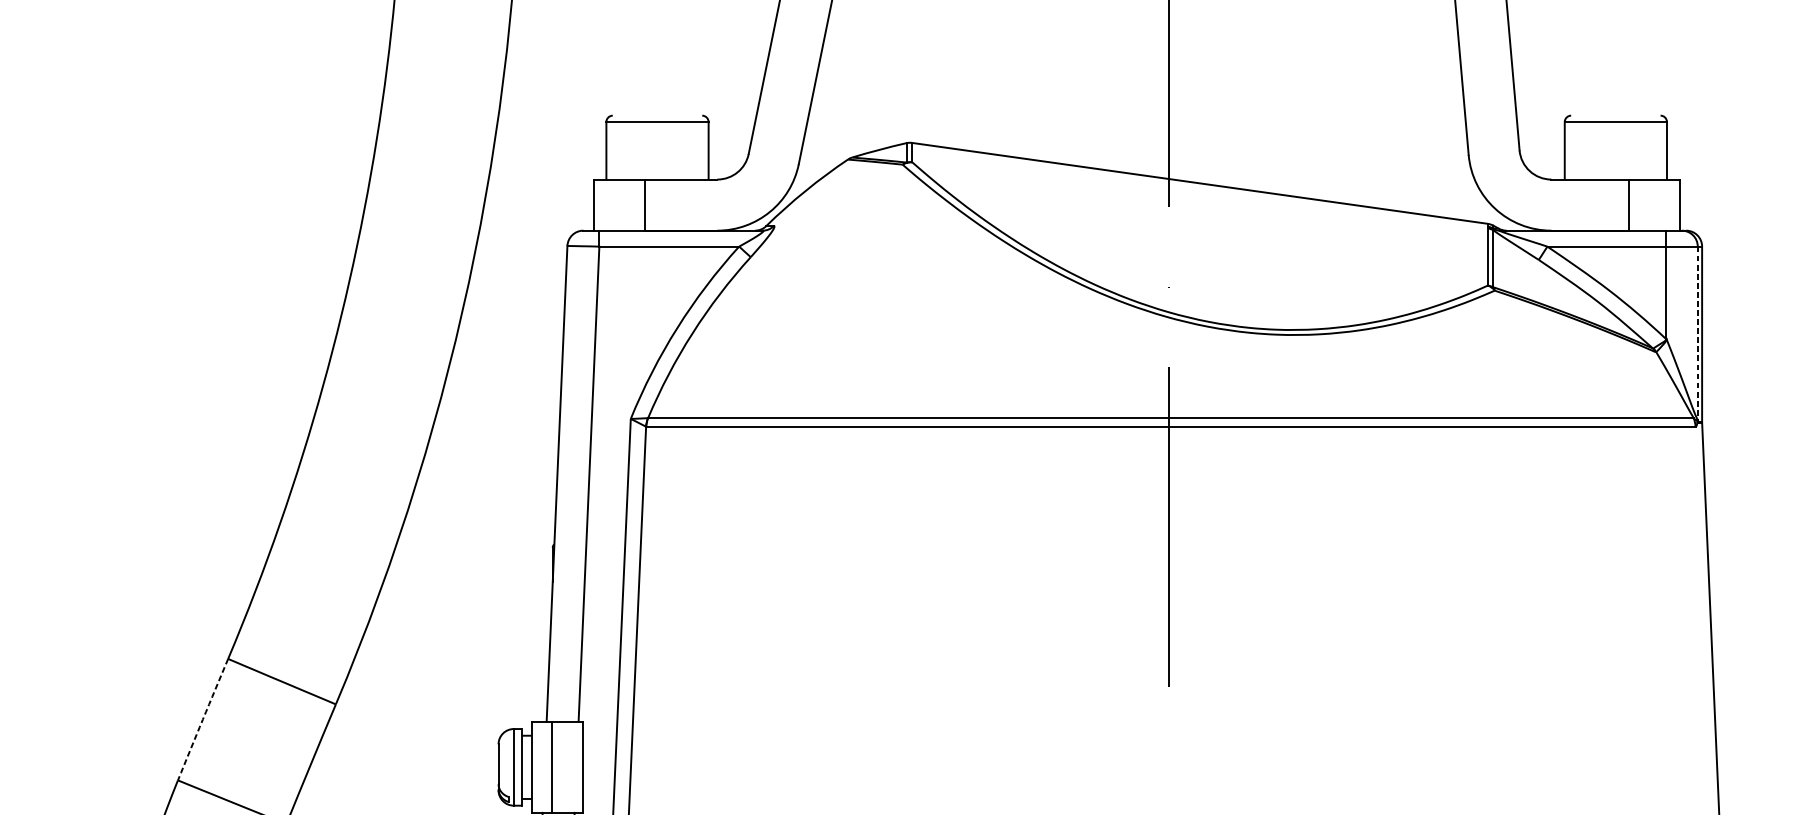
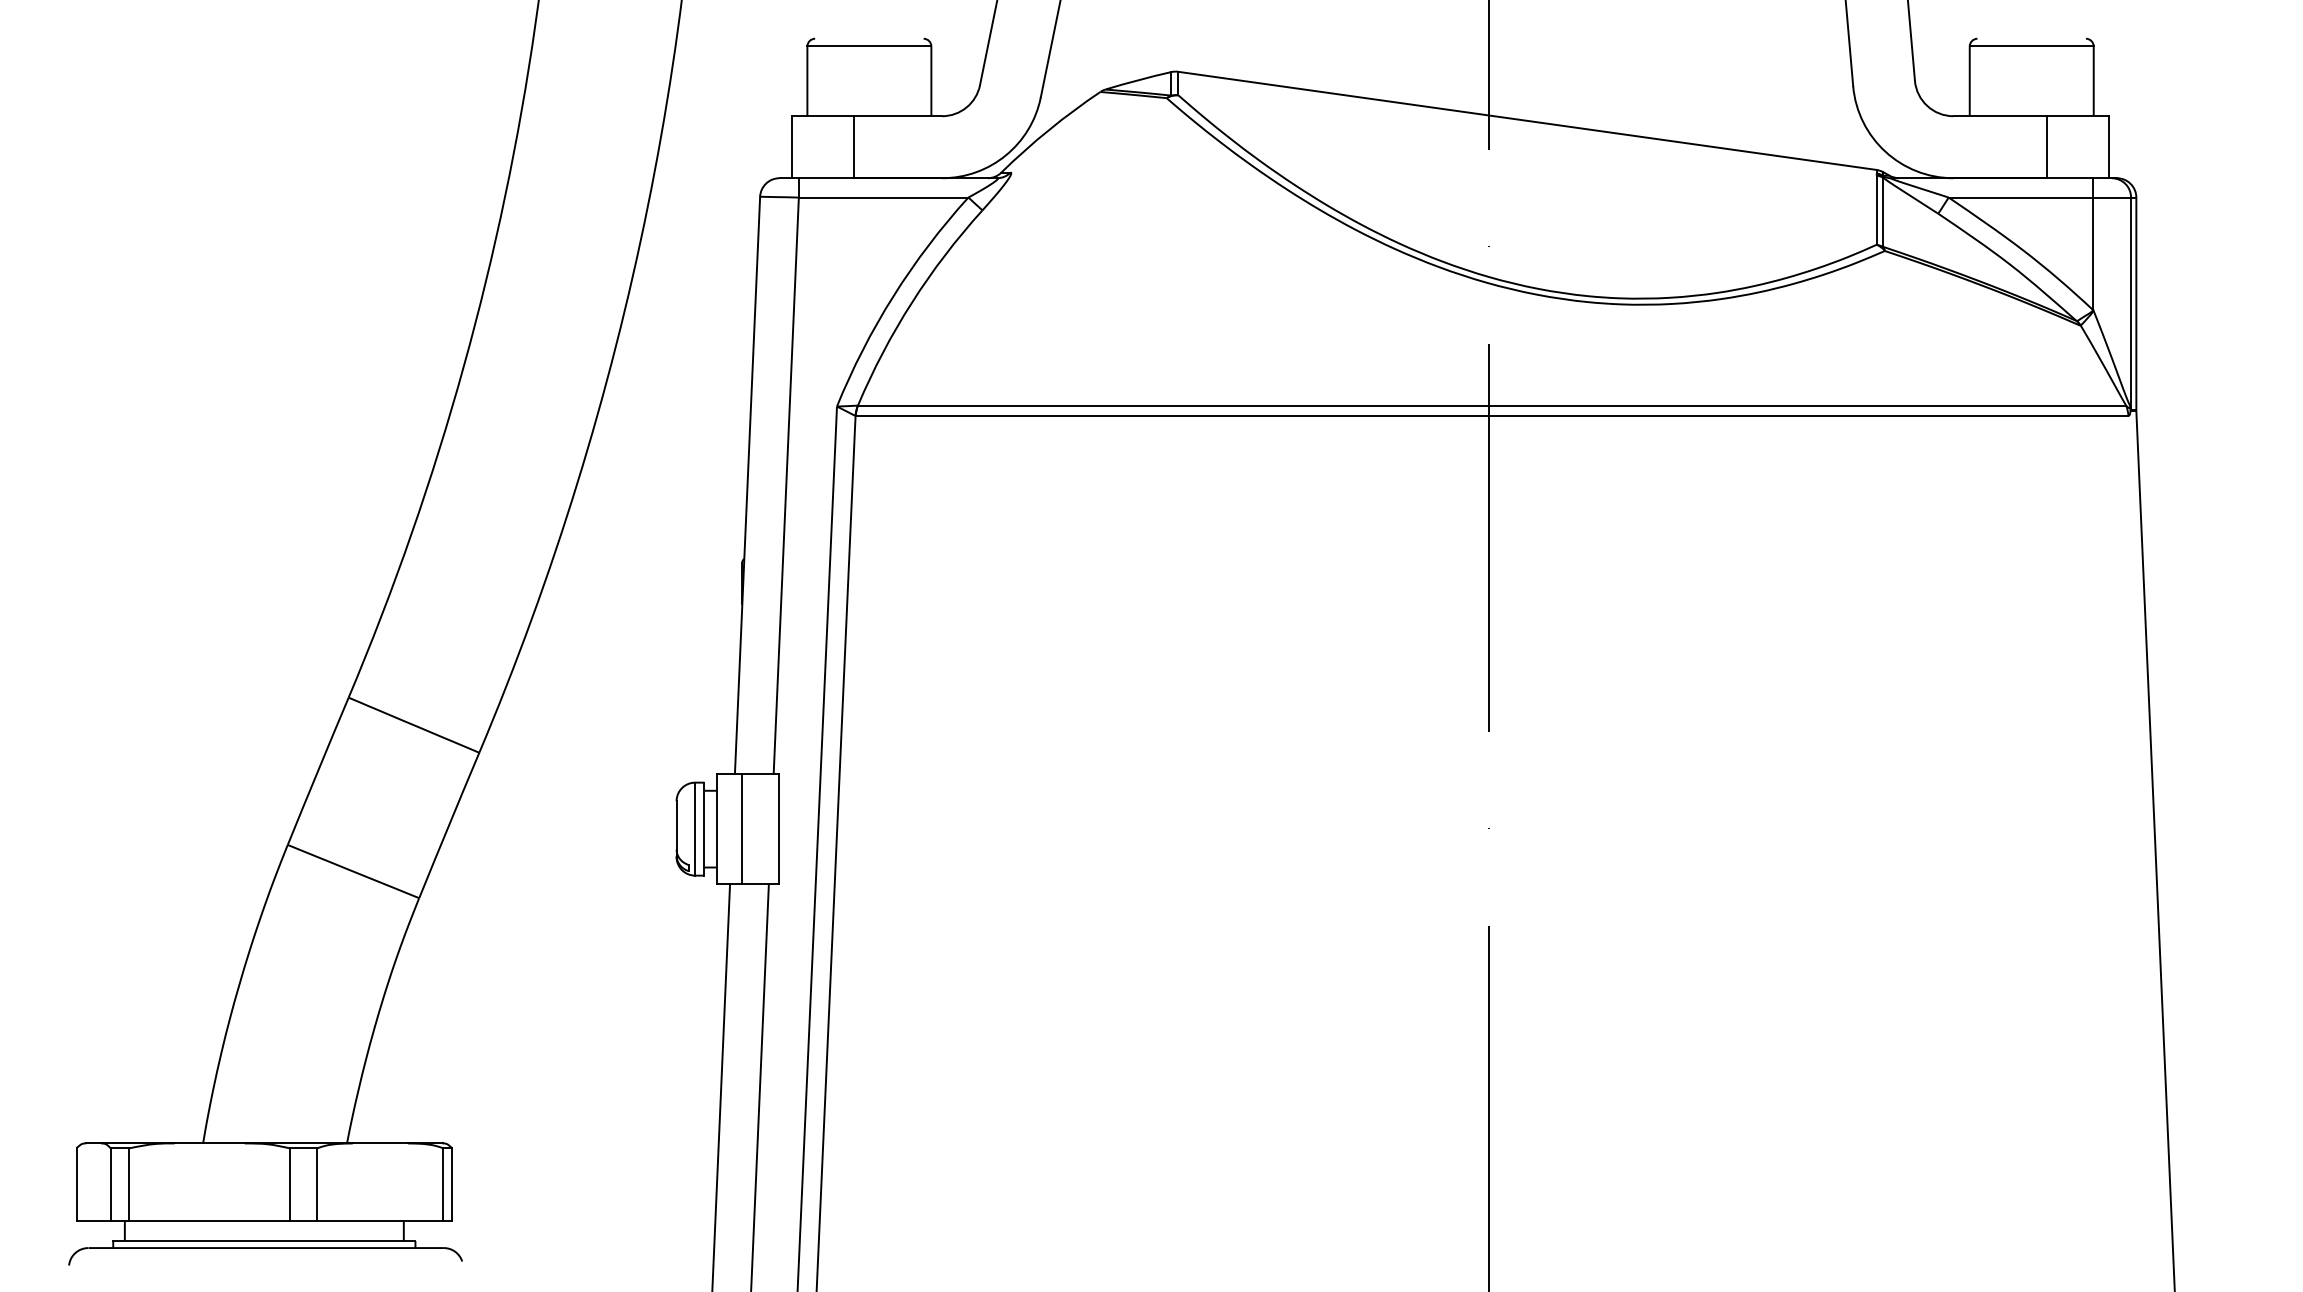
line: (1698, 334) -> (2131, 304), dashed -> solid
arc: (202, 719) -> (317, 771), dashed -> solid

